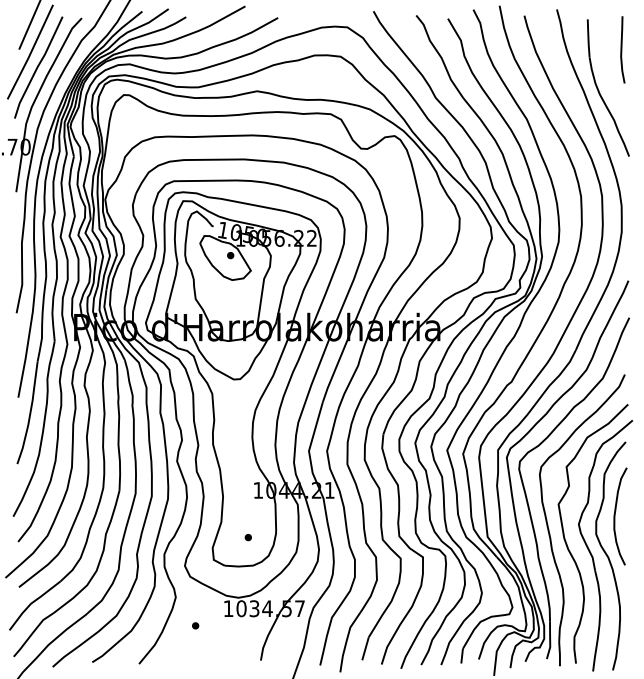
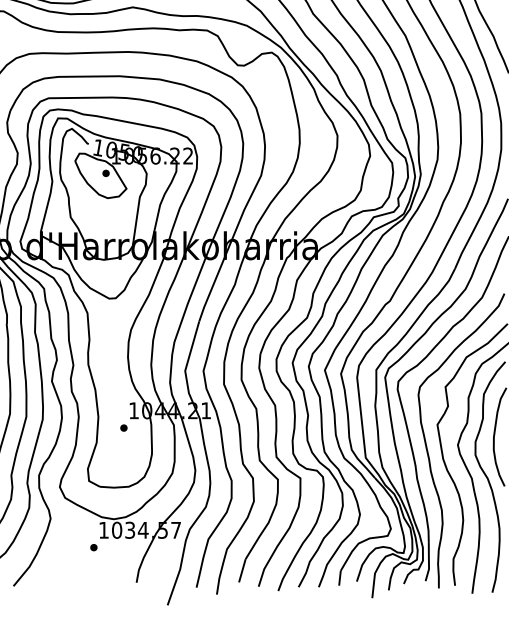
part: (247, 537) -> (123, 428), moved
part: (195, 625) -> (93, 547), moved

